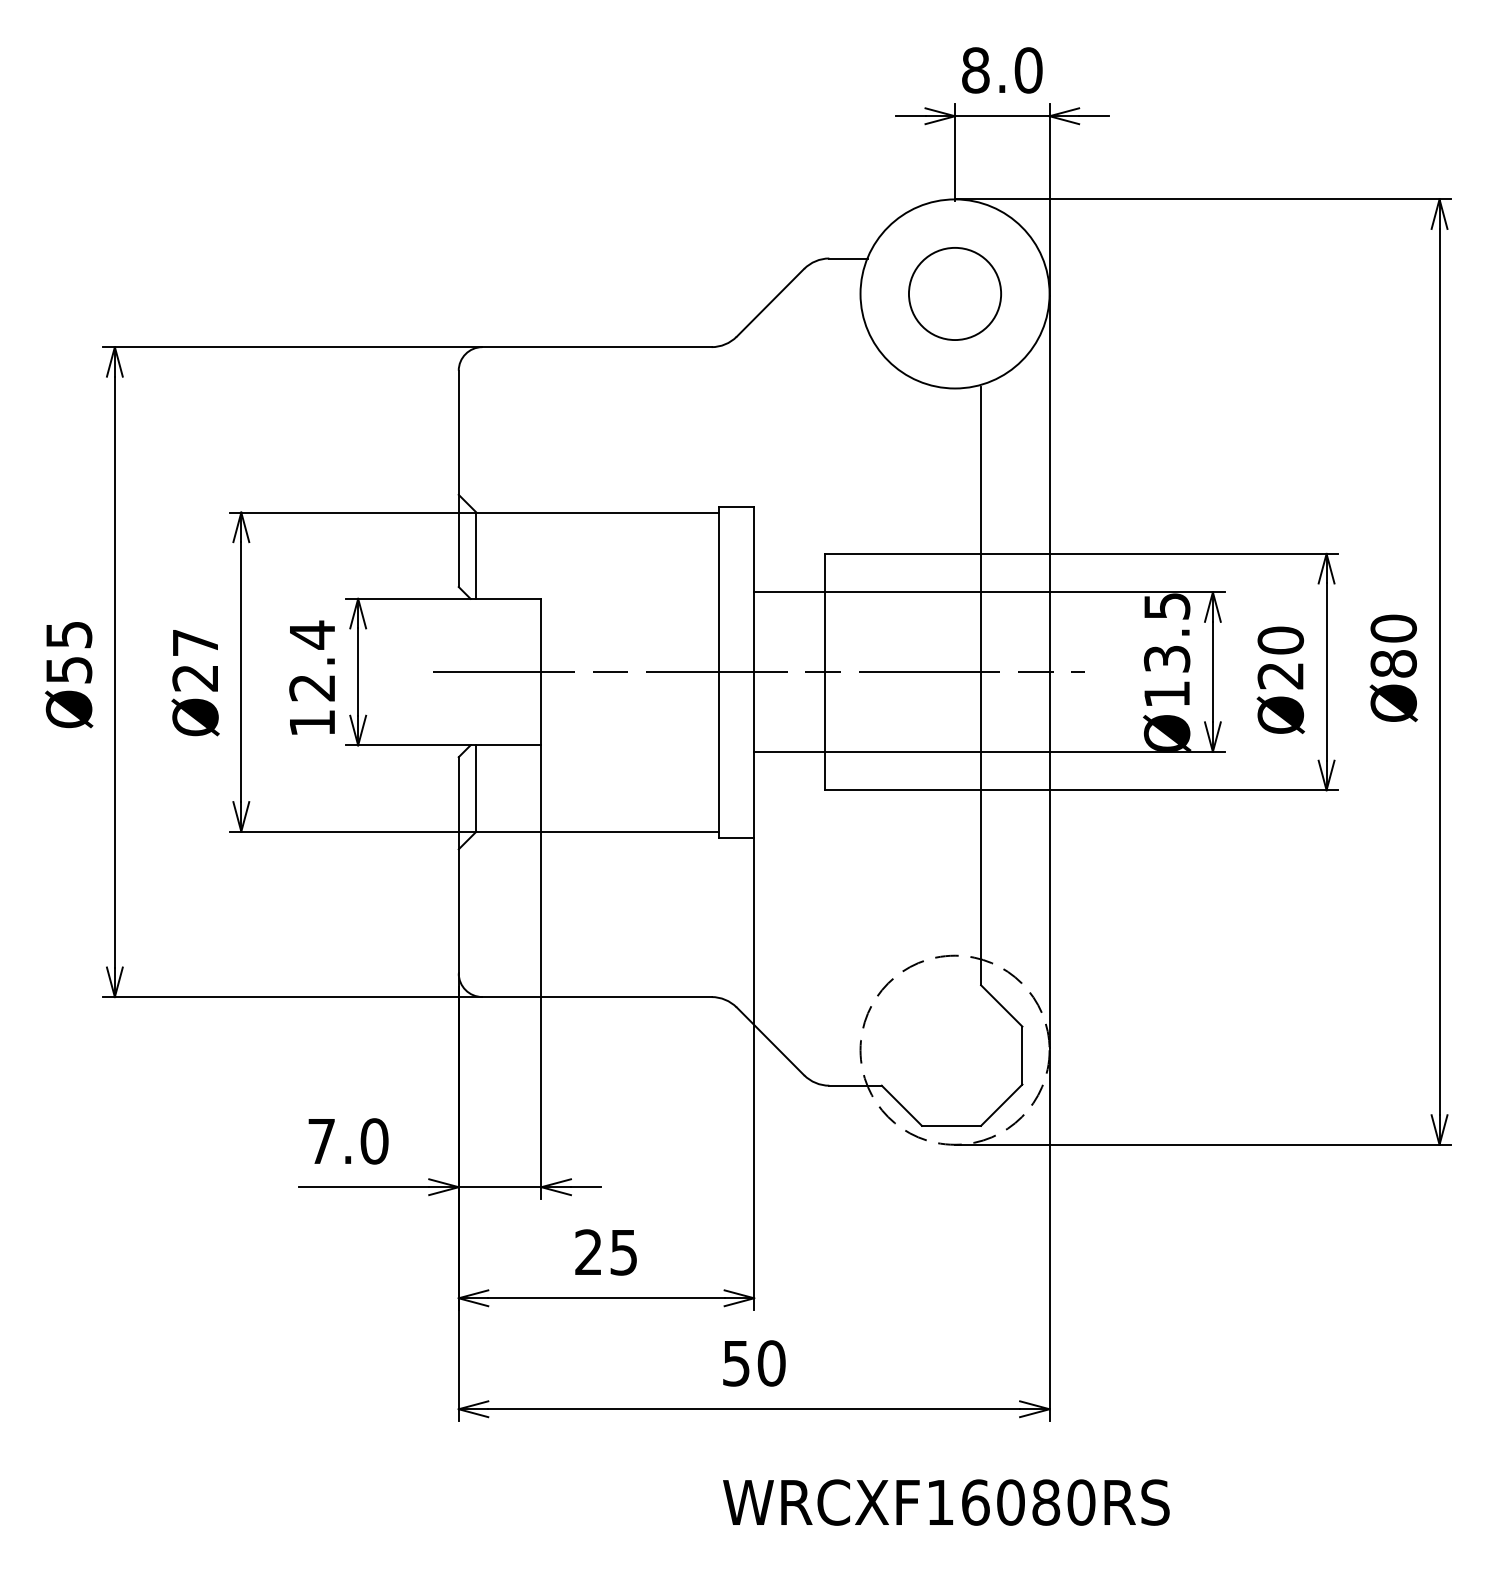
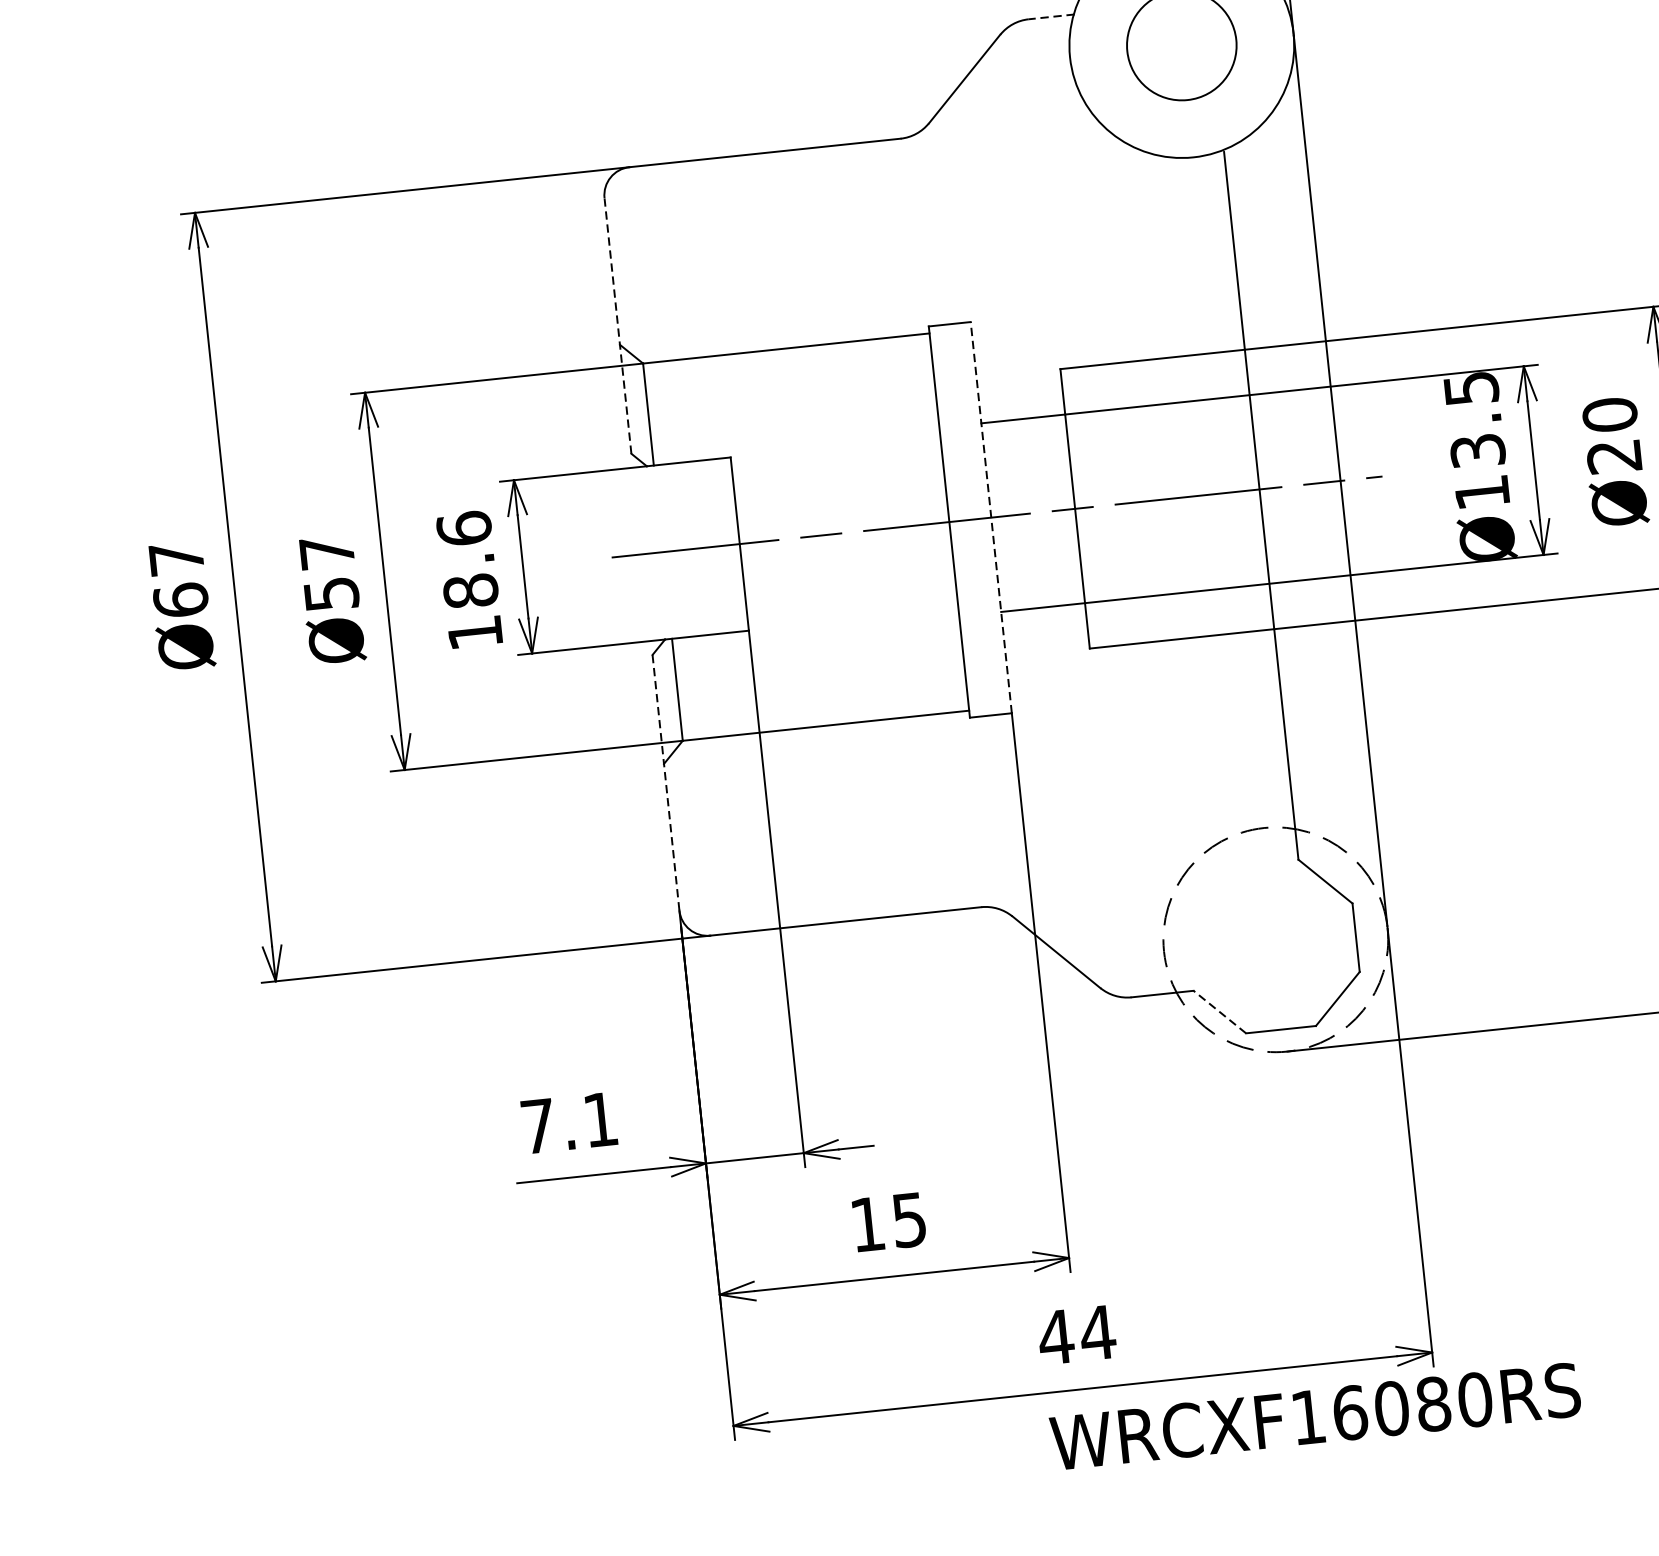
line: (848, 258) -> (1051, 16), solid -> dashed
line: (458, 478) -> (617, 325), solid -> dashed
text: (68, 652) -> (178, 579), Ø55 -> Ø67
text: (312, 660) -> (467, 558), 12.4 -> 18.6
line: (754, 671) -> (991, 516), solid -> dashed
text: (195, 678) -> (331, 594), Ø27 -> Ø57
line: (458, 865) -> (665, 783), solid -> dashed
line: (901, 1105) -> (1219, 1011), solid -> dashed
text: (374, 1141) -> (600, 1119), 7.0 -> 7.1
text: (588, 1251) -> (867, 1223), 25 -> 15
text: (753, 1363) -> (1076, 1335), 50 -> 44
text: (946, 1502) -> (1315, 1416), moved

